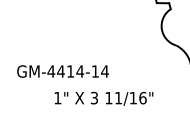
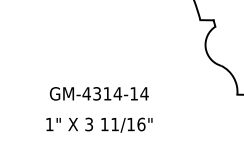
text: (60, 71) -> (96, 93), GM-4414-14 -> GM-4314-14
text: (104, 98) -> (99, 124), moved

